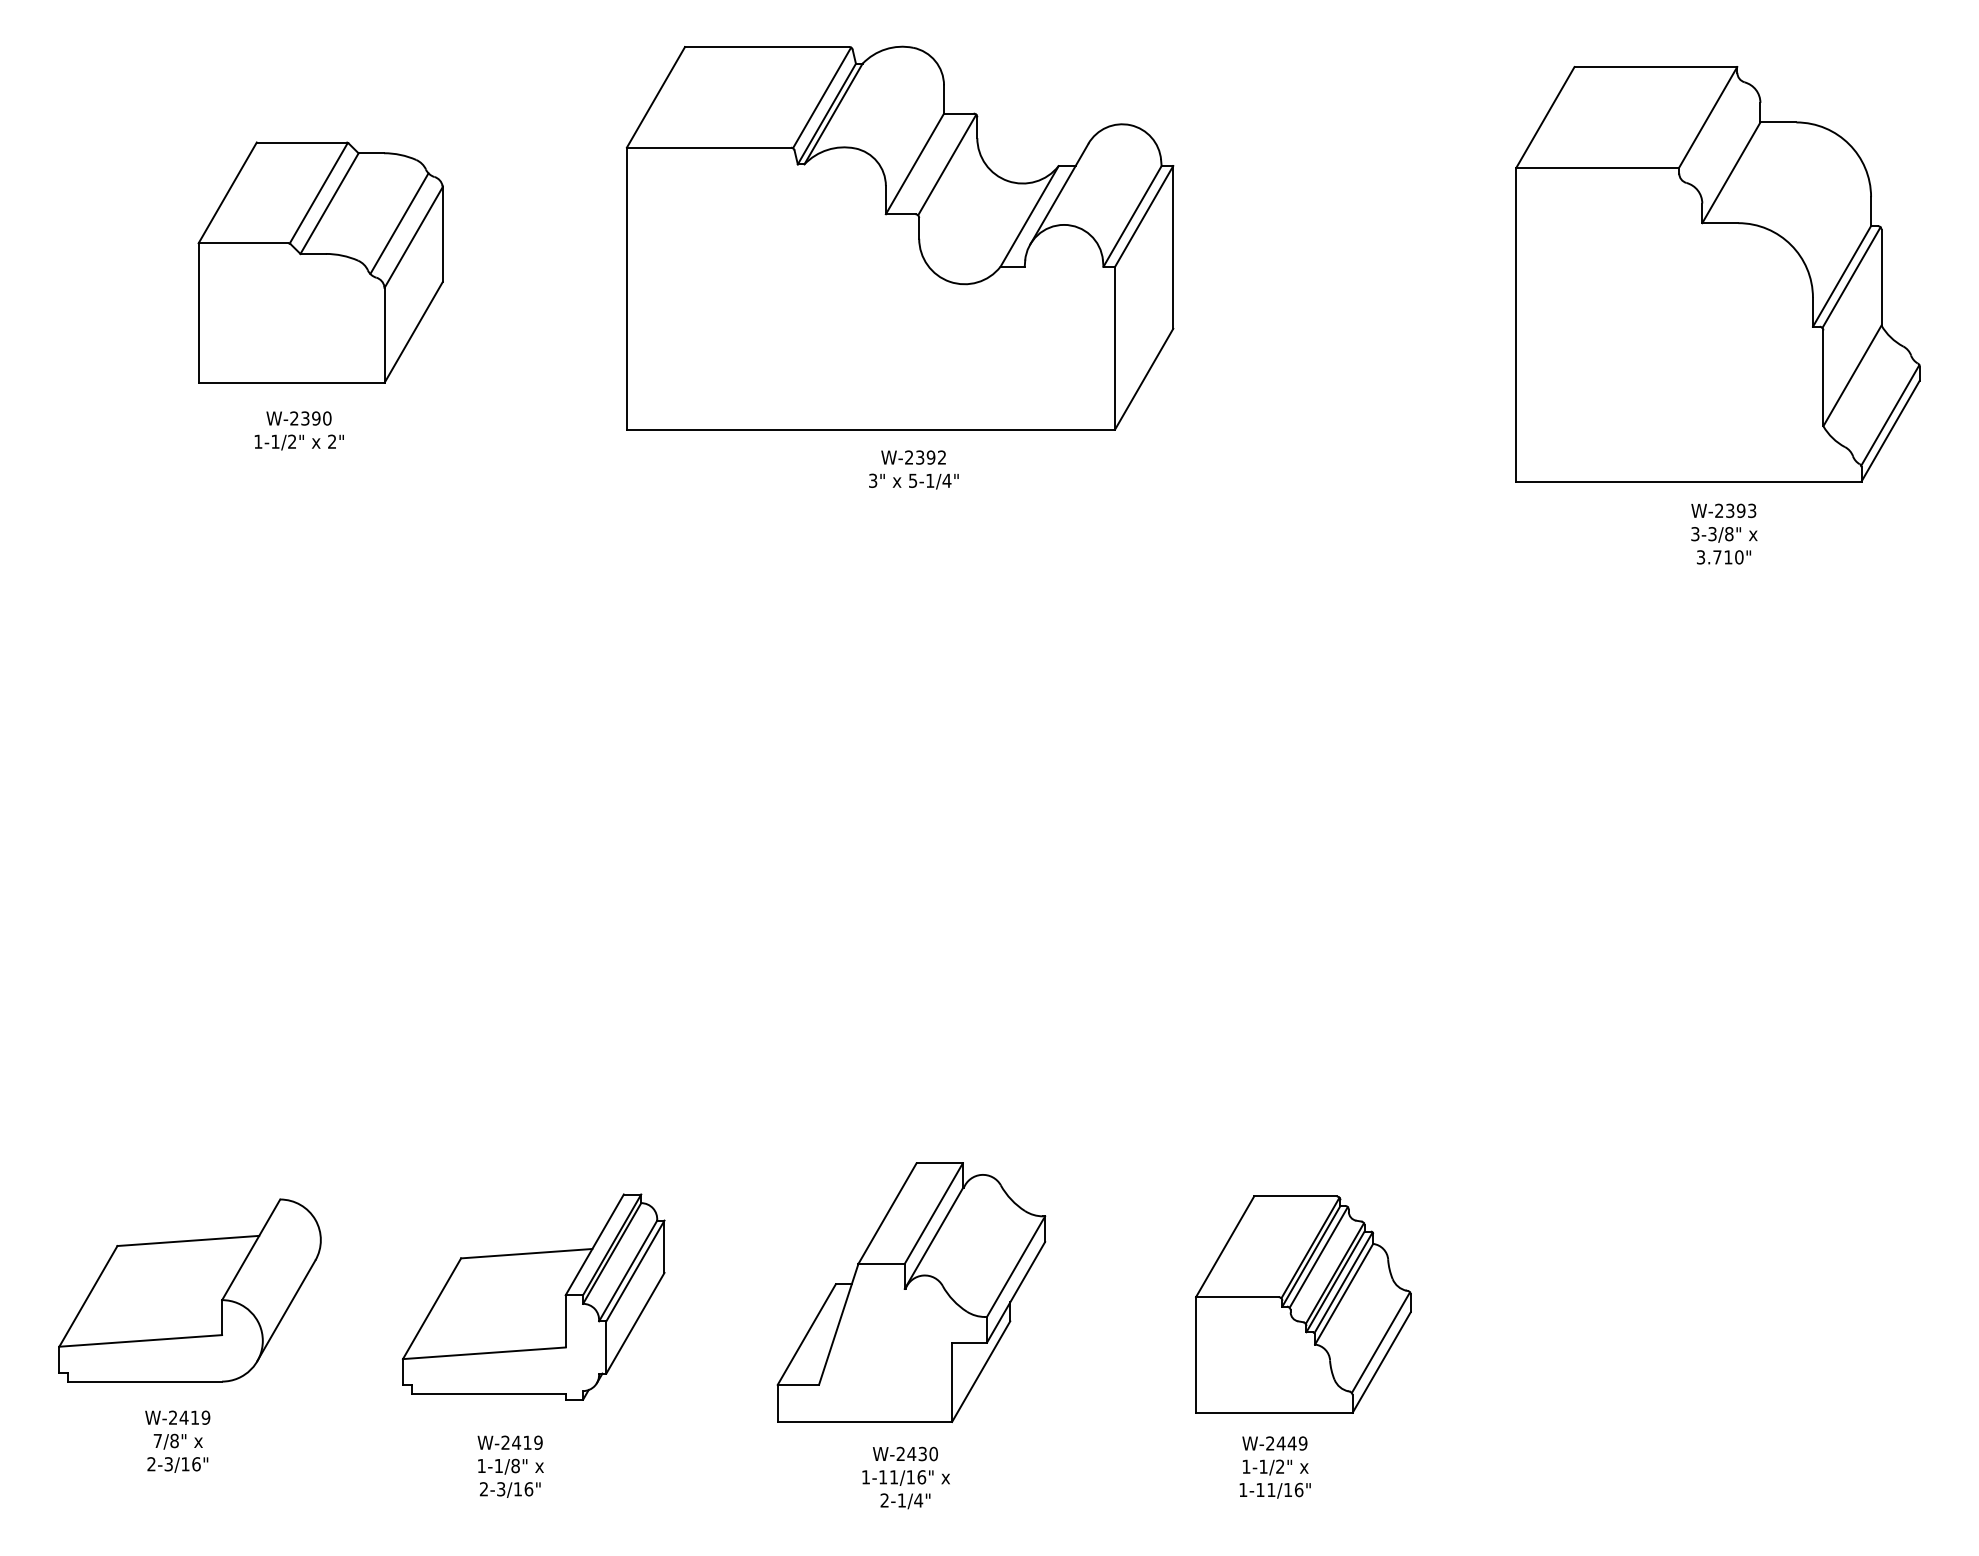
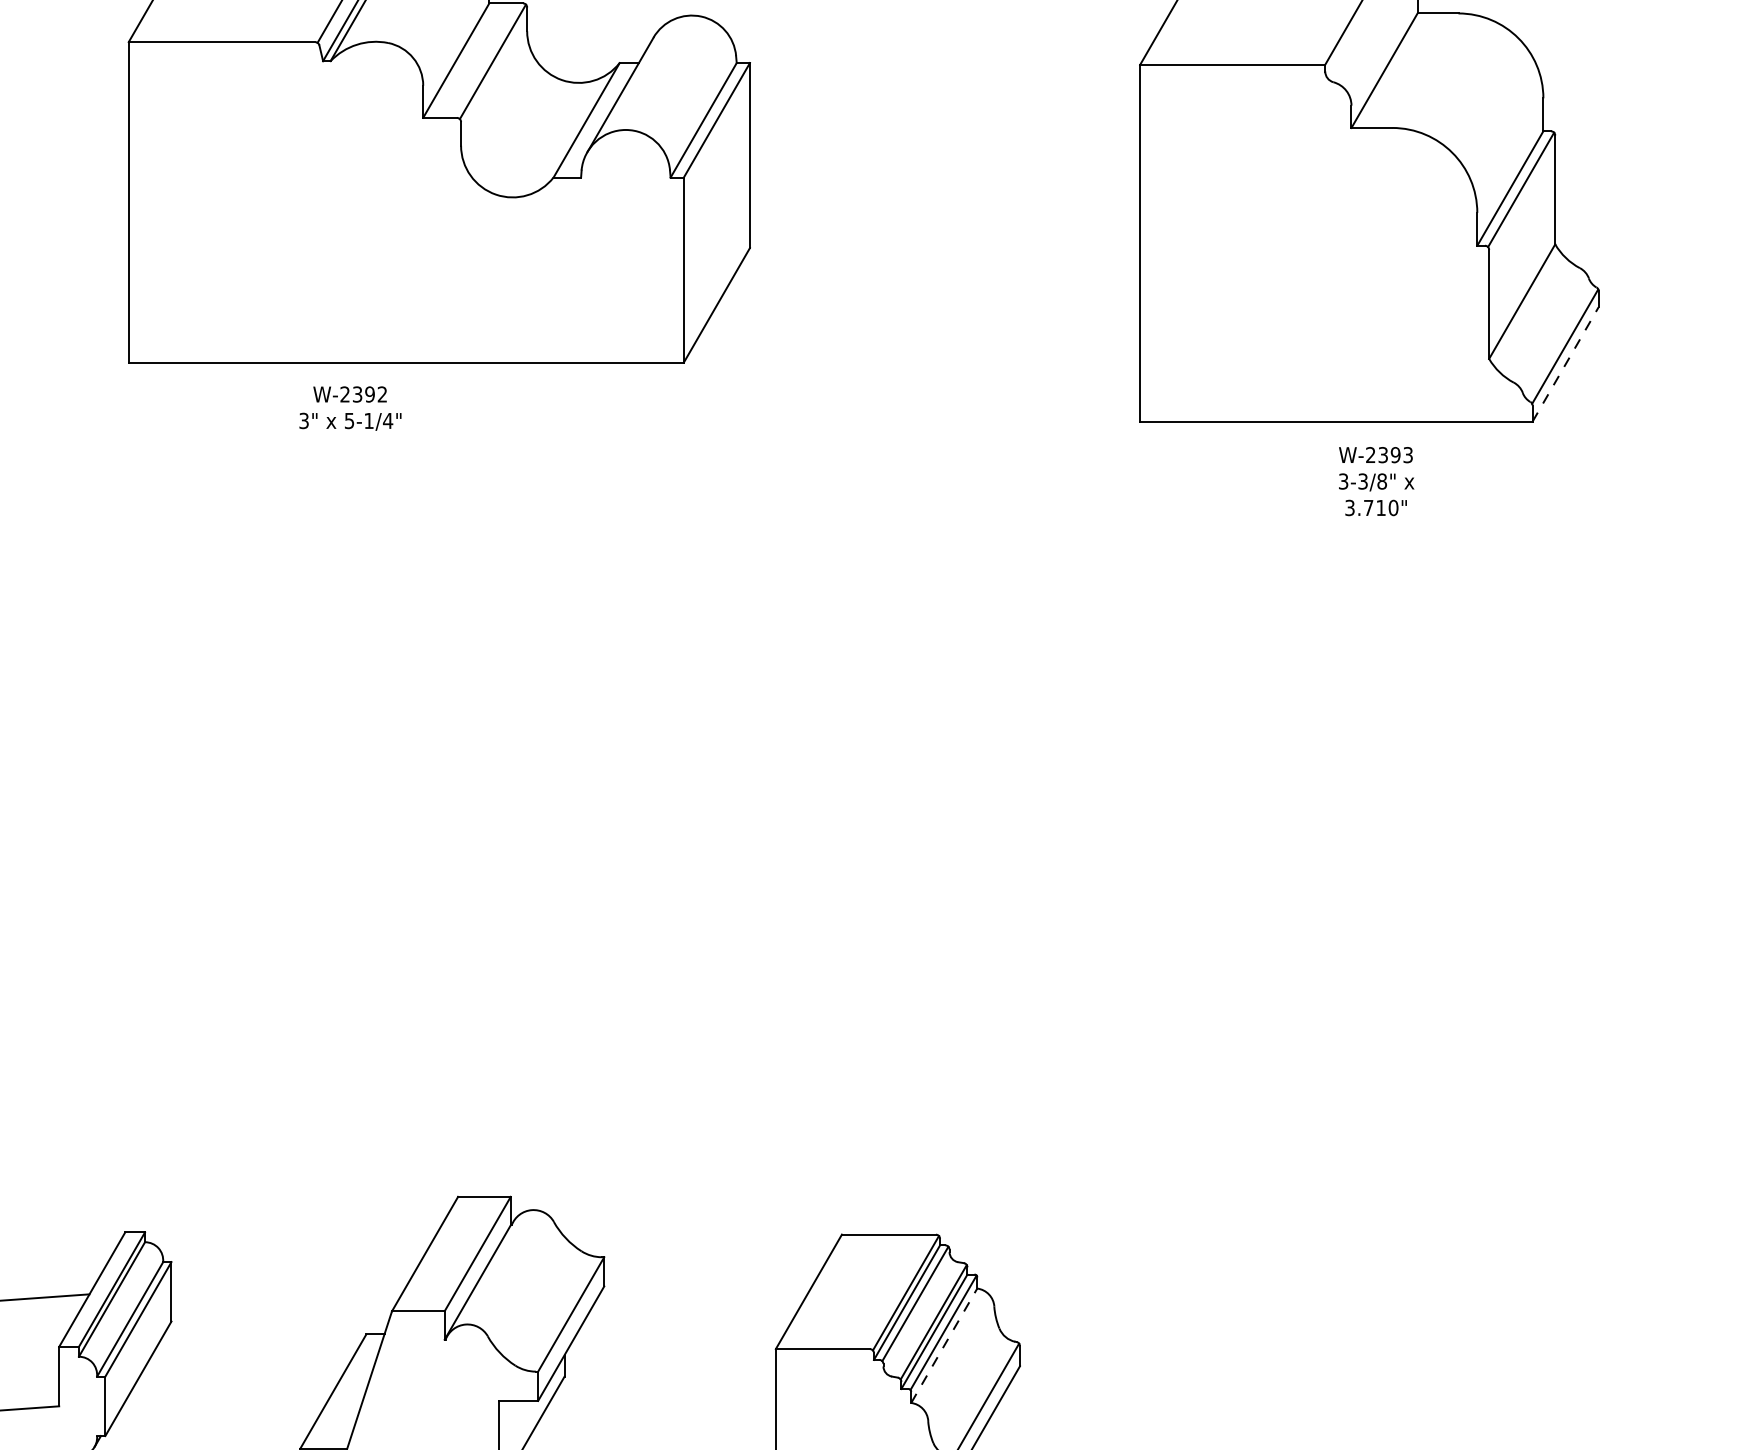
line: (1890, 430) -> (1565, 363), solid -> dashed
text: (913, 469) -> (350, 408), moved
line: (1344, 1293) -> (944, 1344), solid -> dashed

